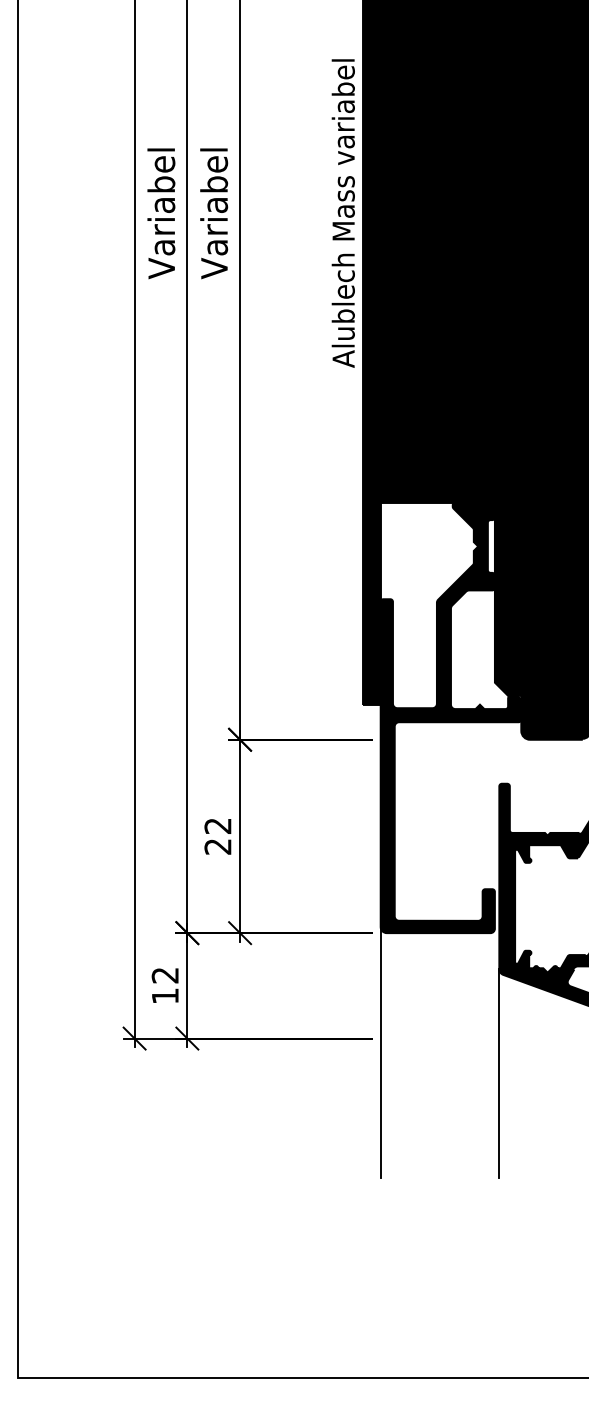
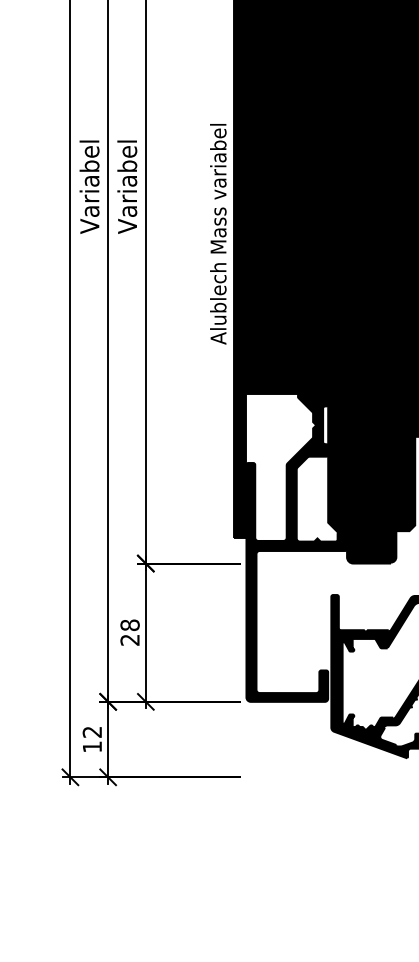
text: (342, 213) -> (217, 234), moved
text: (217, 826) -> (129, 625), 22 -> 28
line: (380, 1052) -> (246, 787), removed
line: (499, 1073) -> (331, 802), removed

